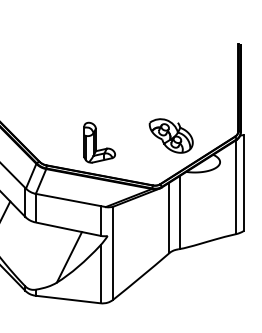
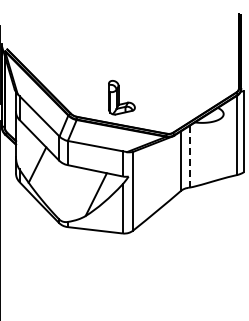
part: (171, 135) -> (182, 91), removed
line: (179, 212) -> (189, 156), solid -> dashed

